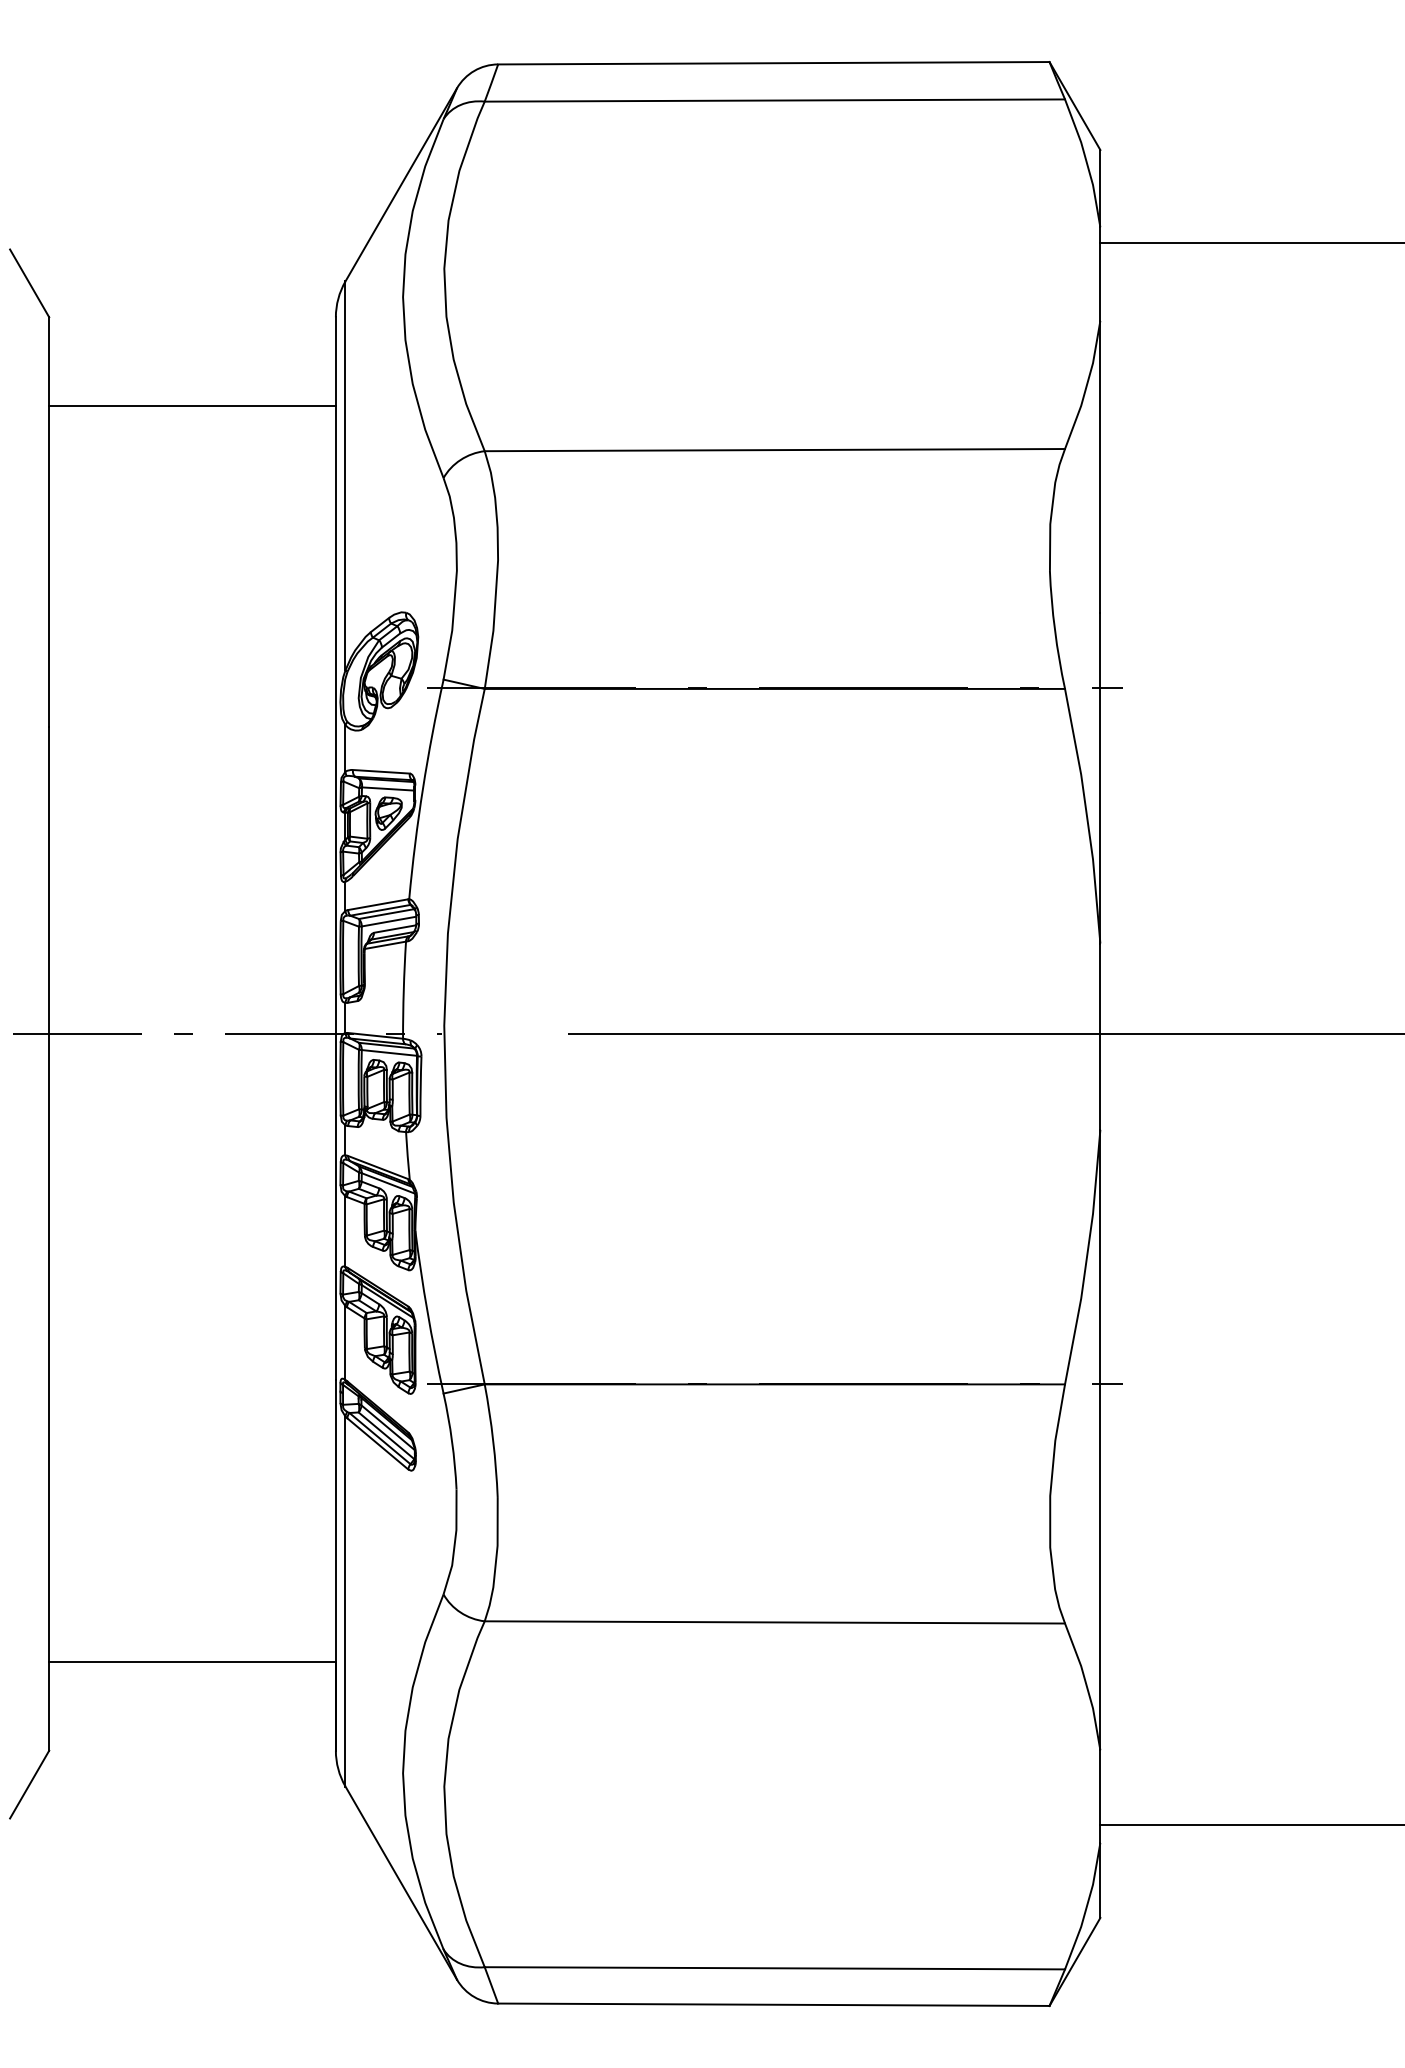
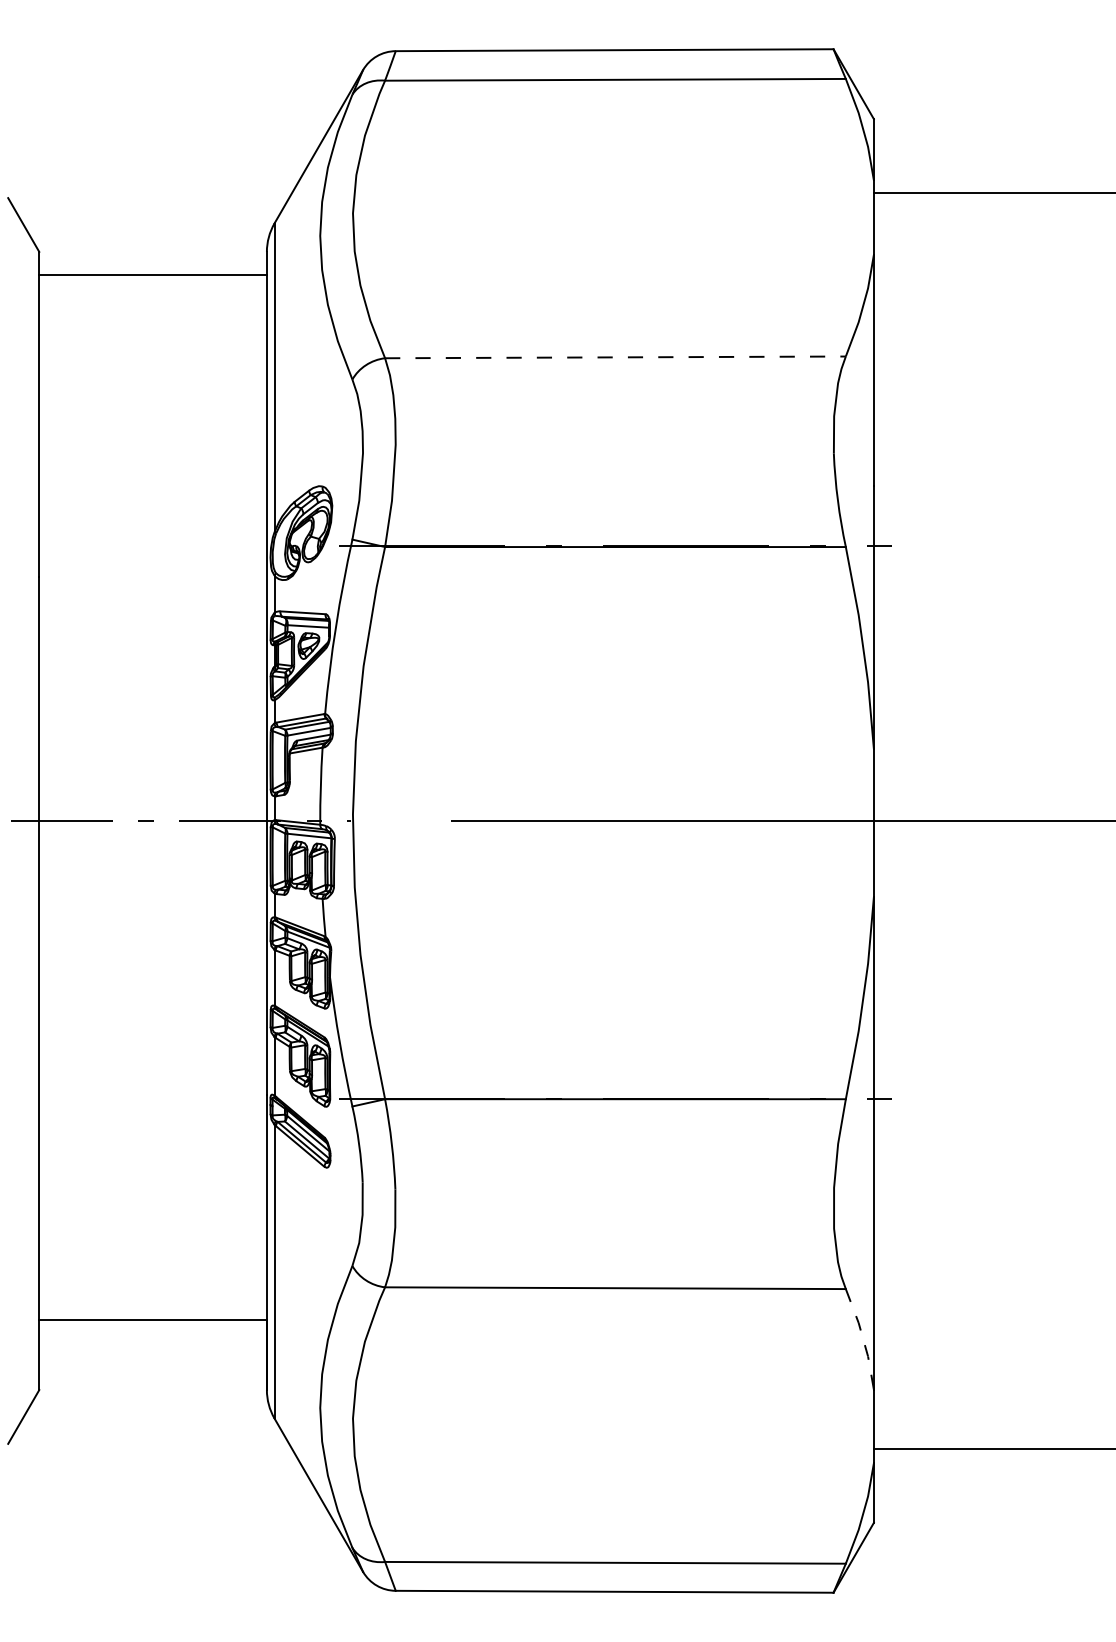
line: (192, 405) -> (153, 275), moved
line: (775, 450) -> (615, 357), solid -> dashed
line: (1086, 1685) -> (862, 1338), solid -> dashed

